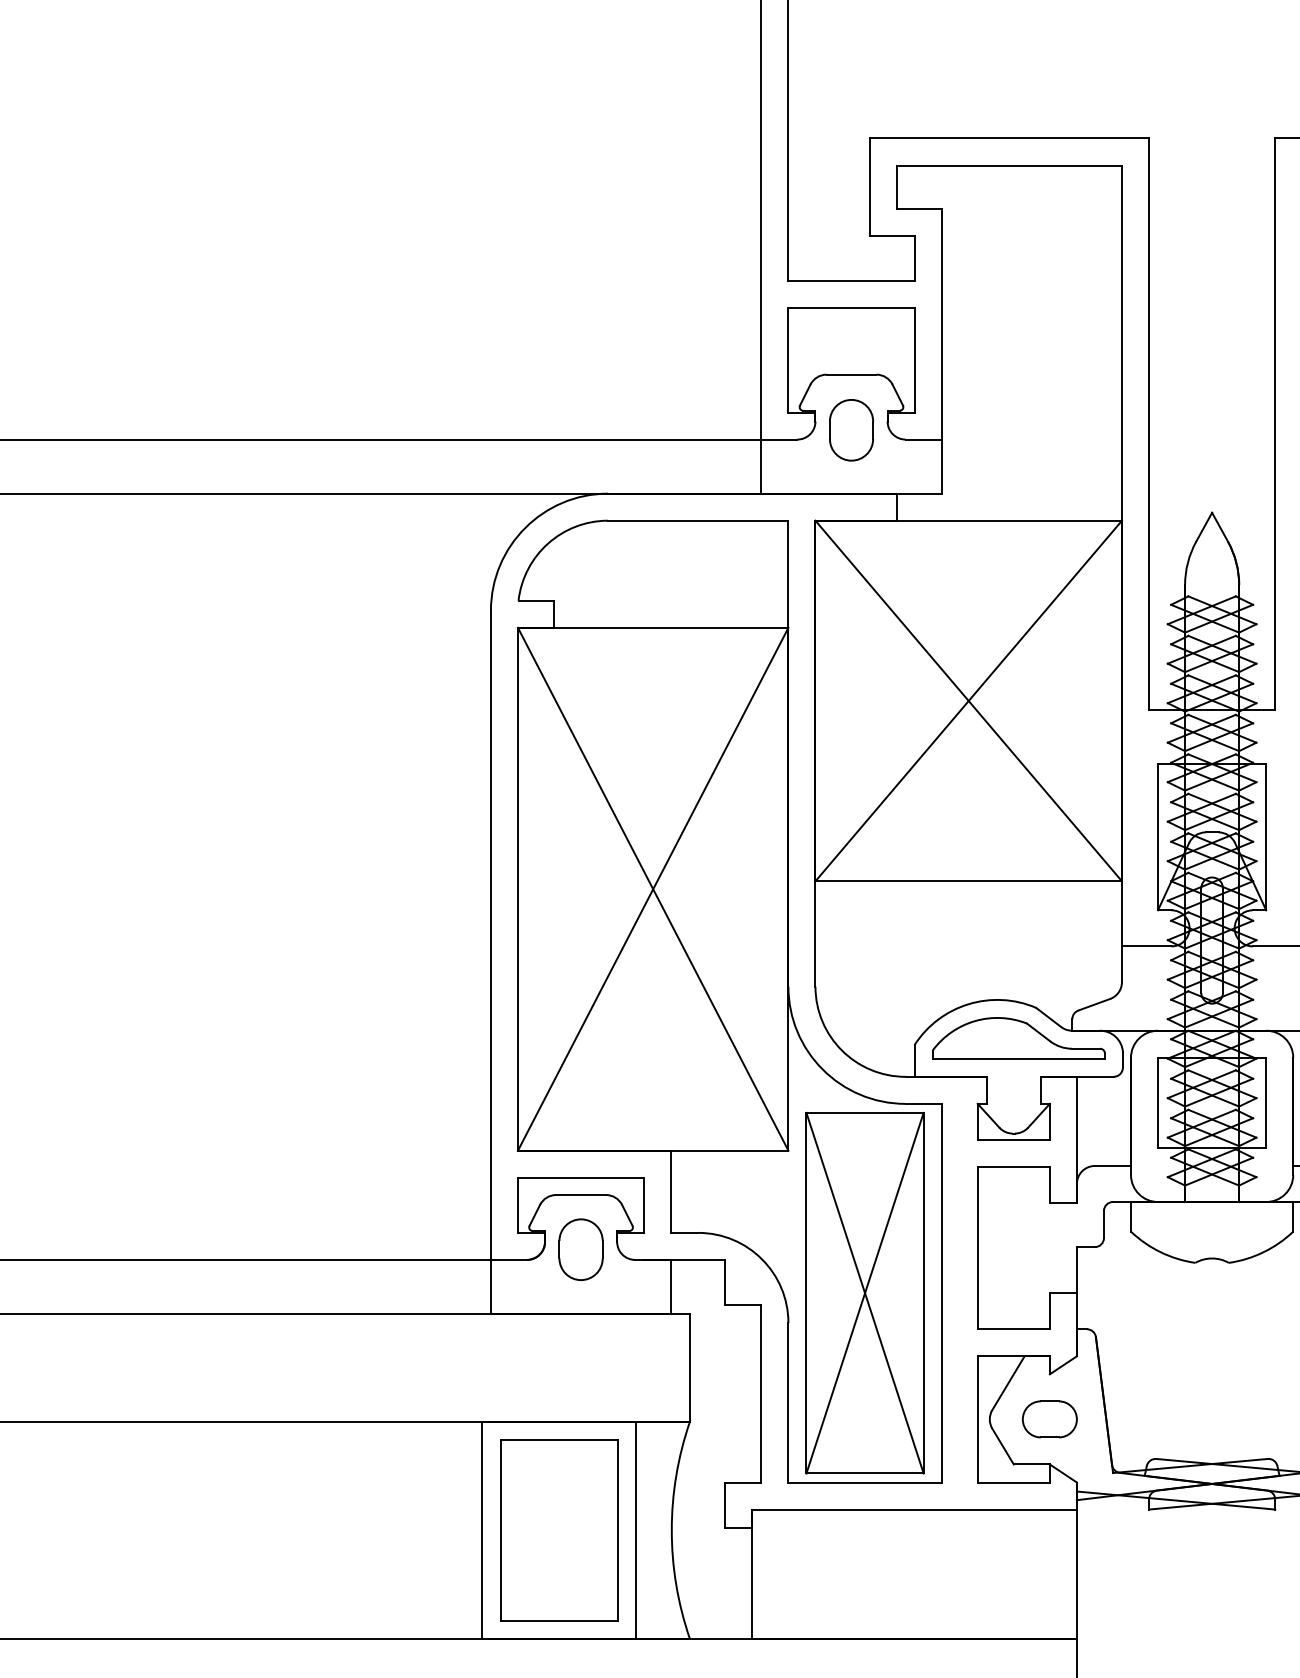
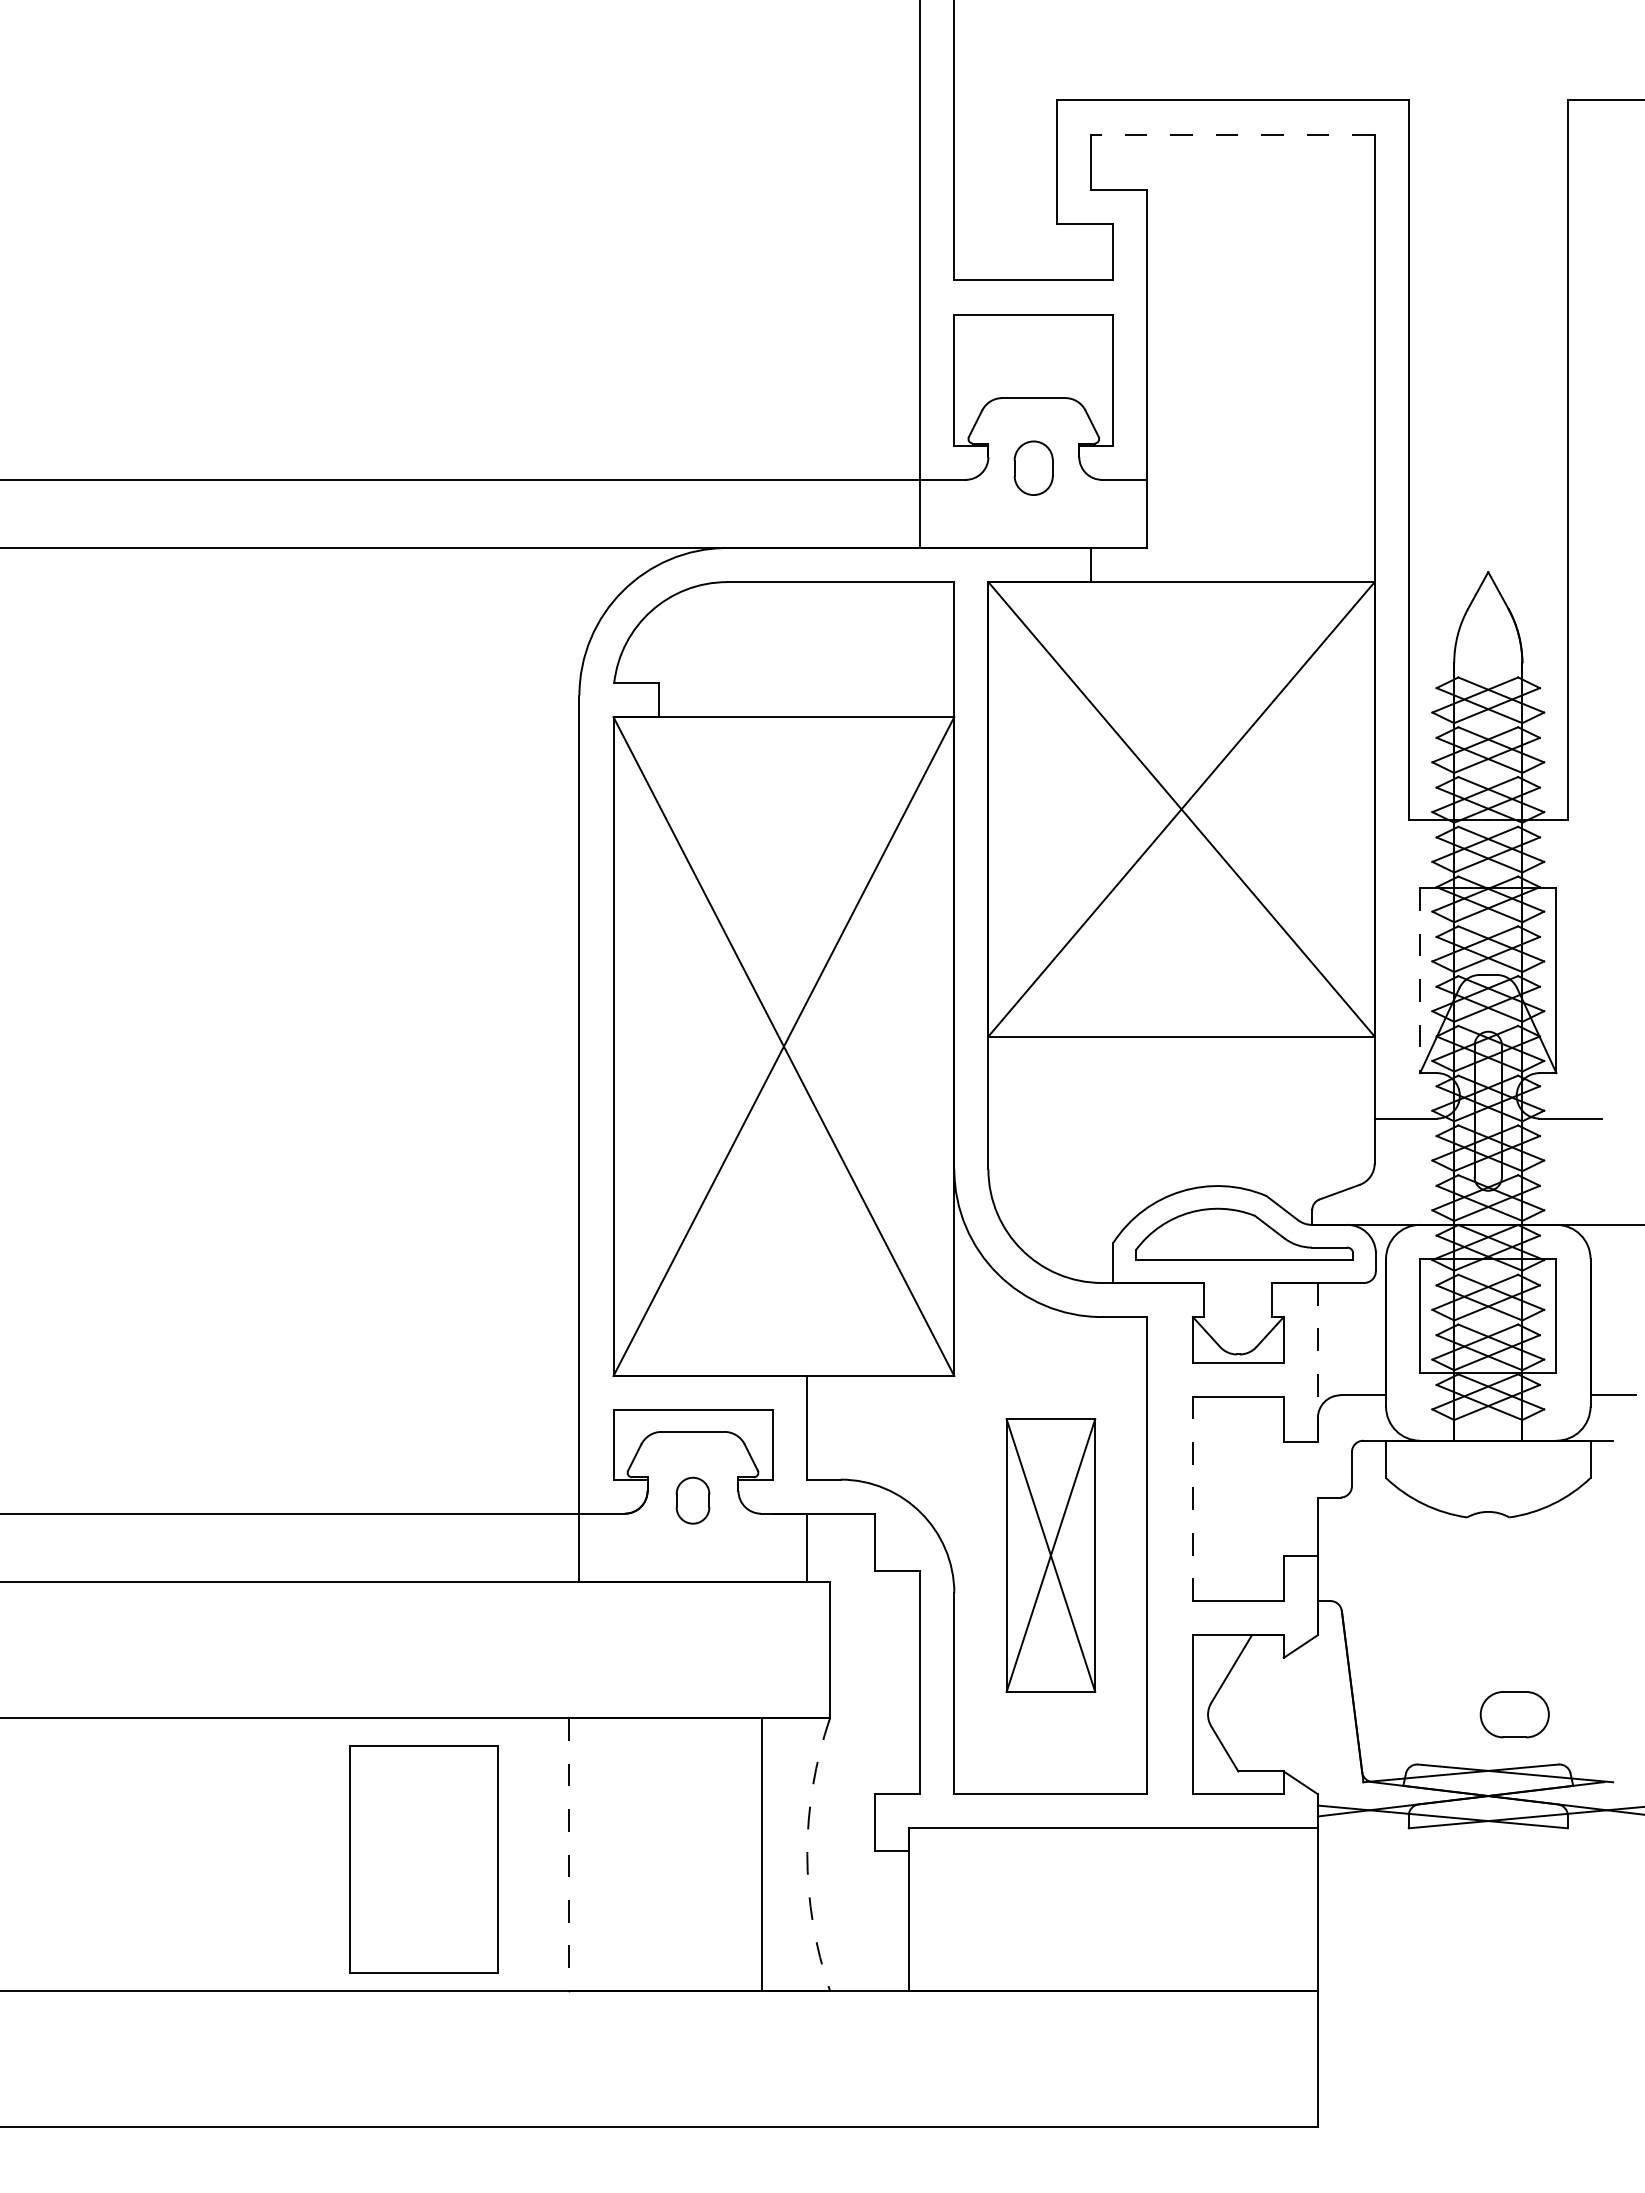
line: (1009, 165) -> (1232, 134), solid -> dashed
part: (851, 430) -> (1033, 468), size x0.7
line: (1158, 837) -> (1420, 981), solid -> dashed
line: (1076, 1139) -> (1317, 1362), solid -> dashed
line: (977, 1247) -> (1192, 1498), solid -> dashed
part: (580, 1249) -> (692, 1500), size x0.6
part: (864, 1293) -> (1050, 1555), size x0.6
part: (1049, 1419) -> (1514, 1714), moved
part: (558, 1530) -> (423, 1859), moved
arc: (671, 1530) -> (807, 1854), solid -> dashed
line: (482, 1531) -> (568, 1855), solid -> dashed

